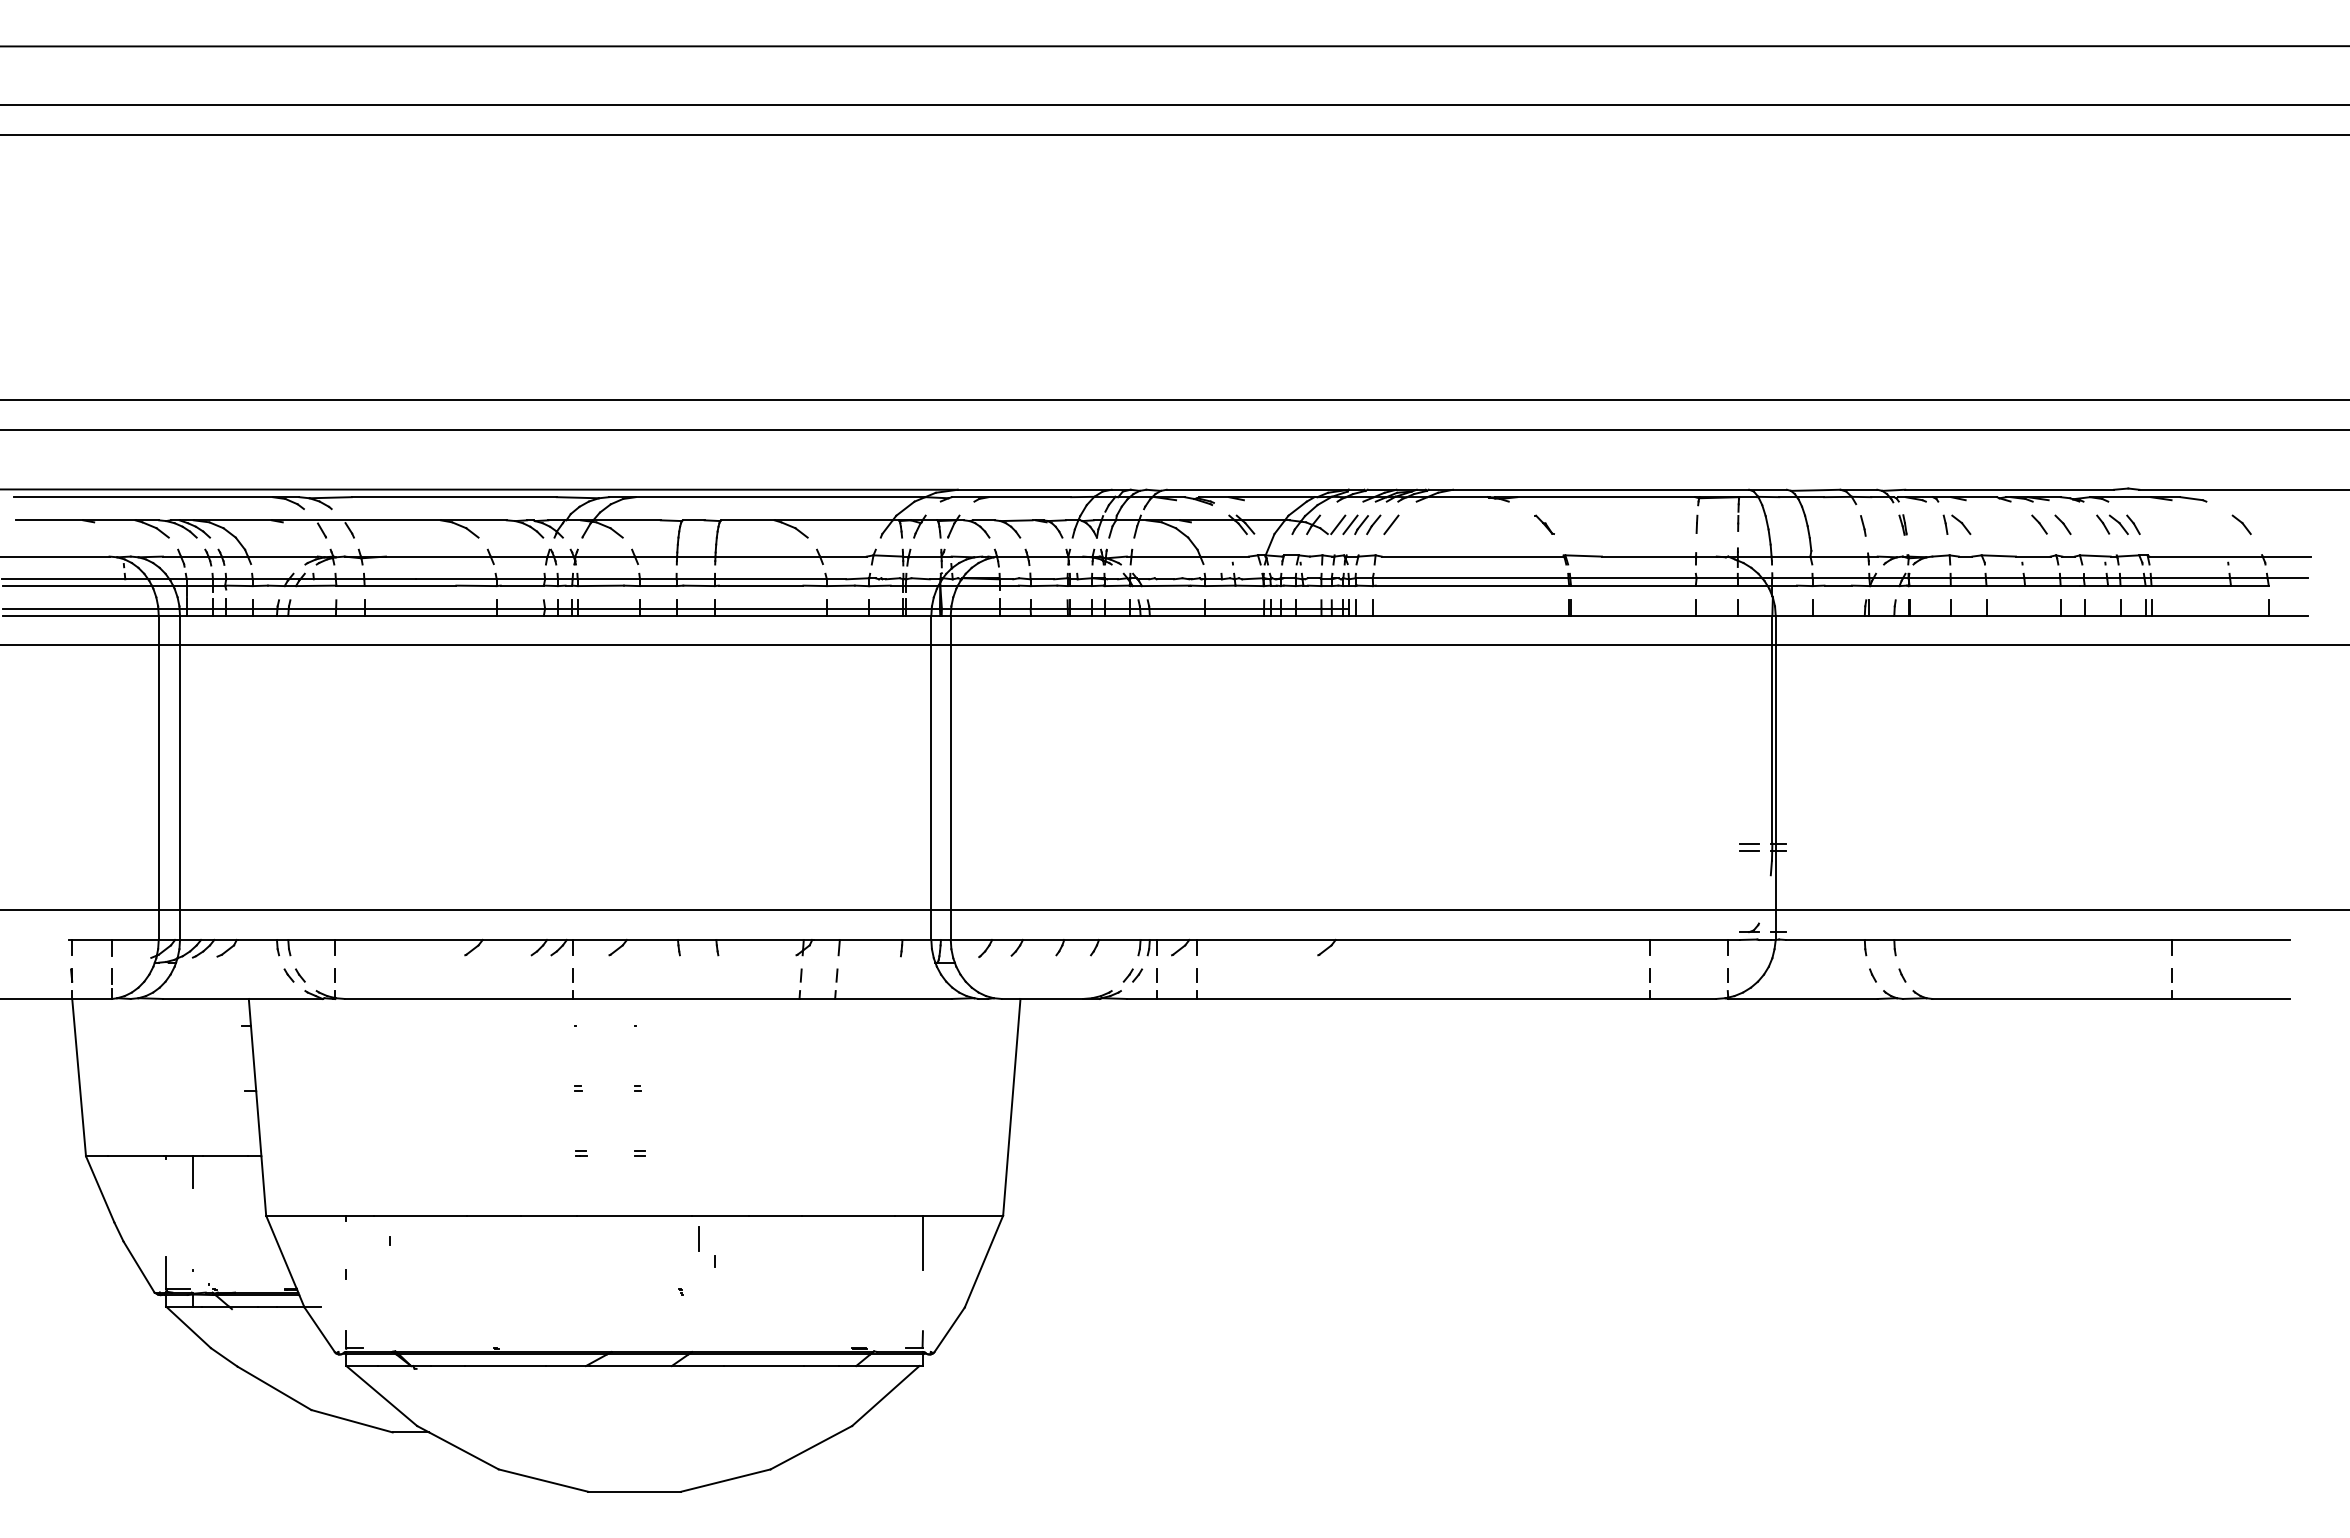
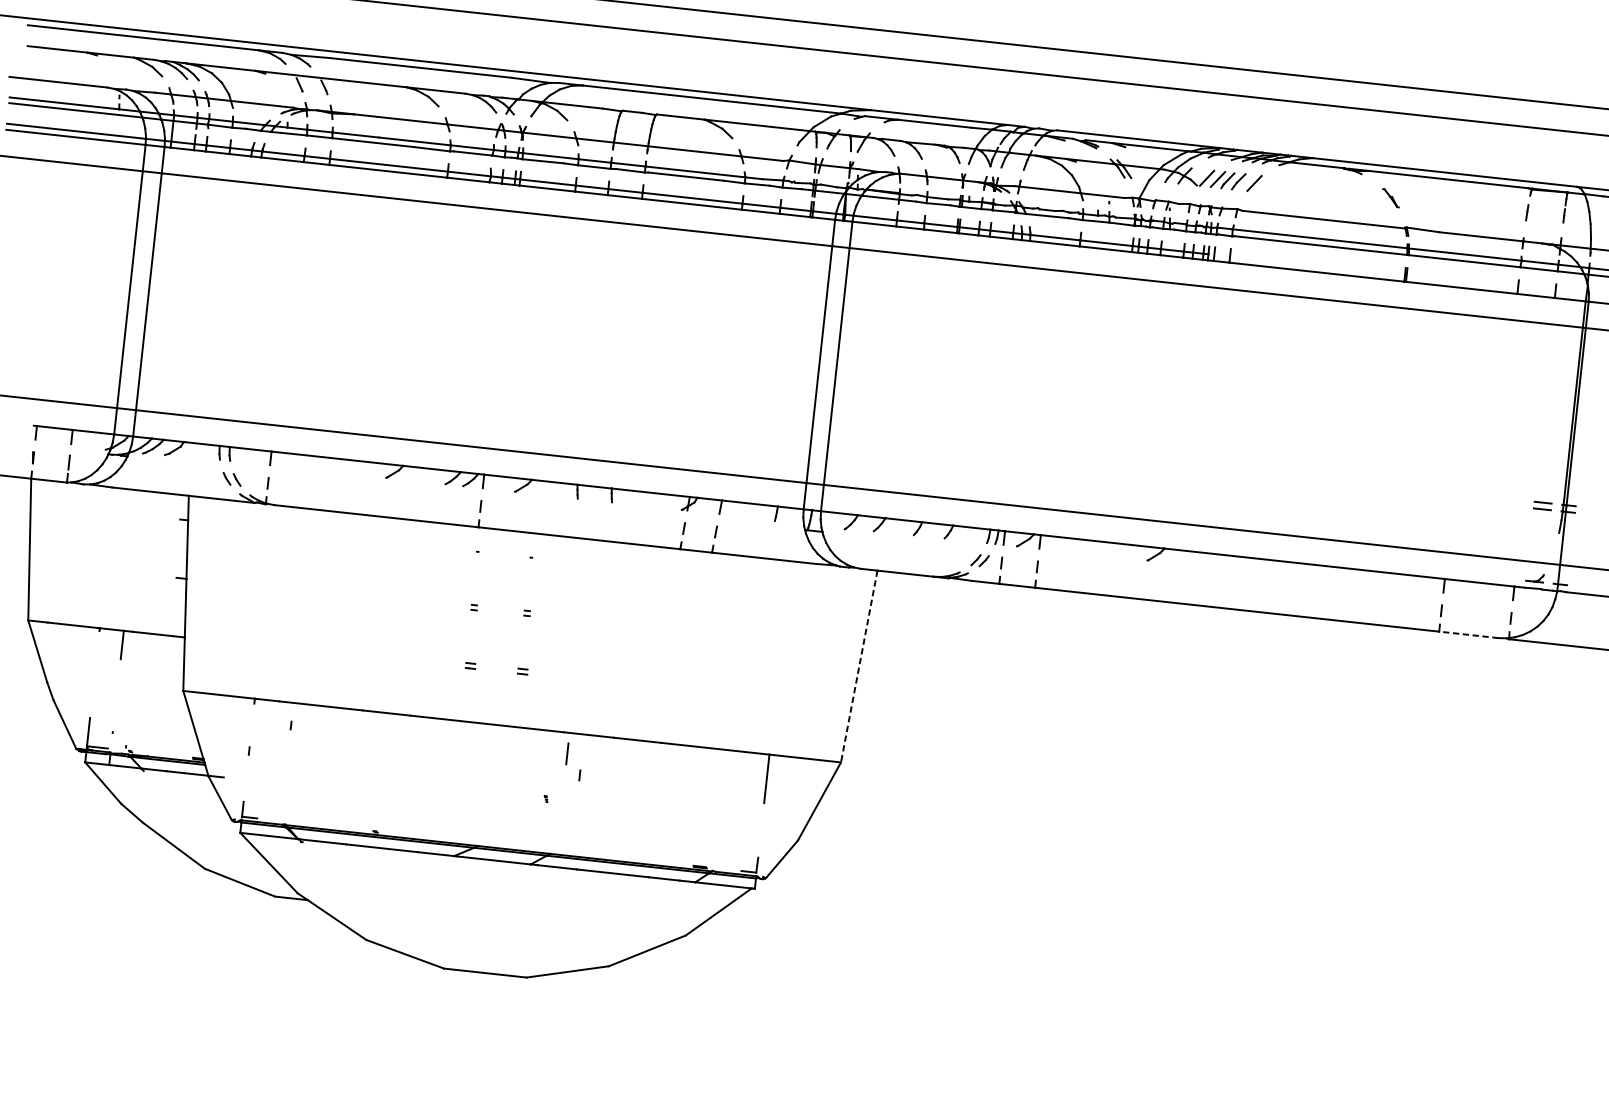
line: (1682, 998) -> (1468, 634), solid -> dashed
line: (1011, 1107) -> (858, 666), solid -> dashed

